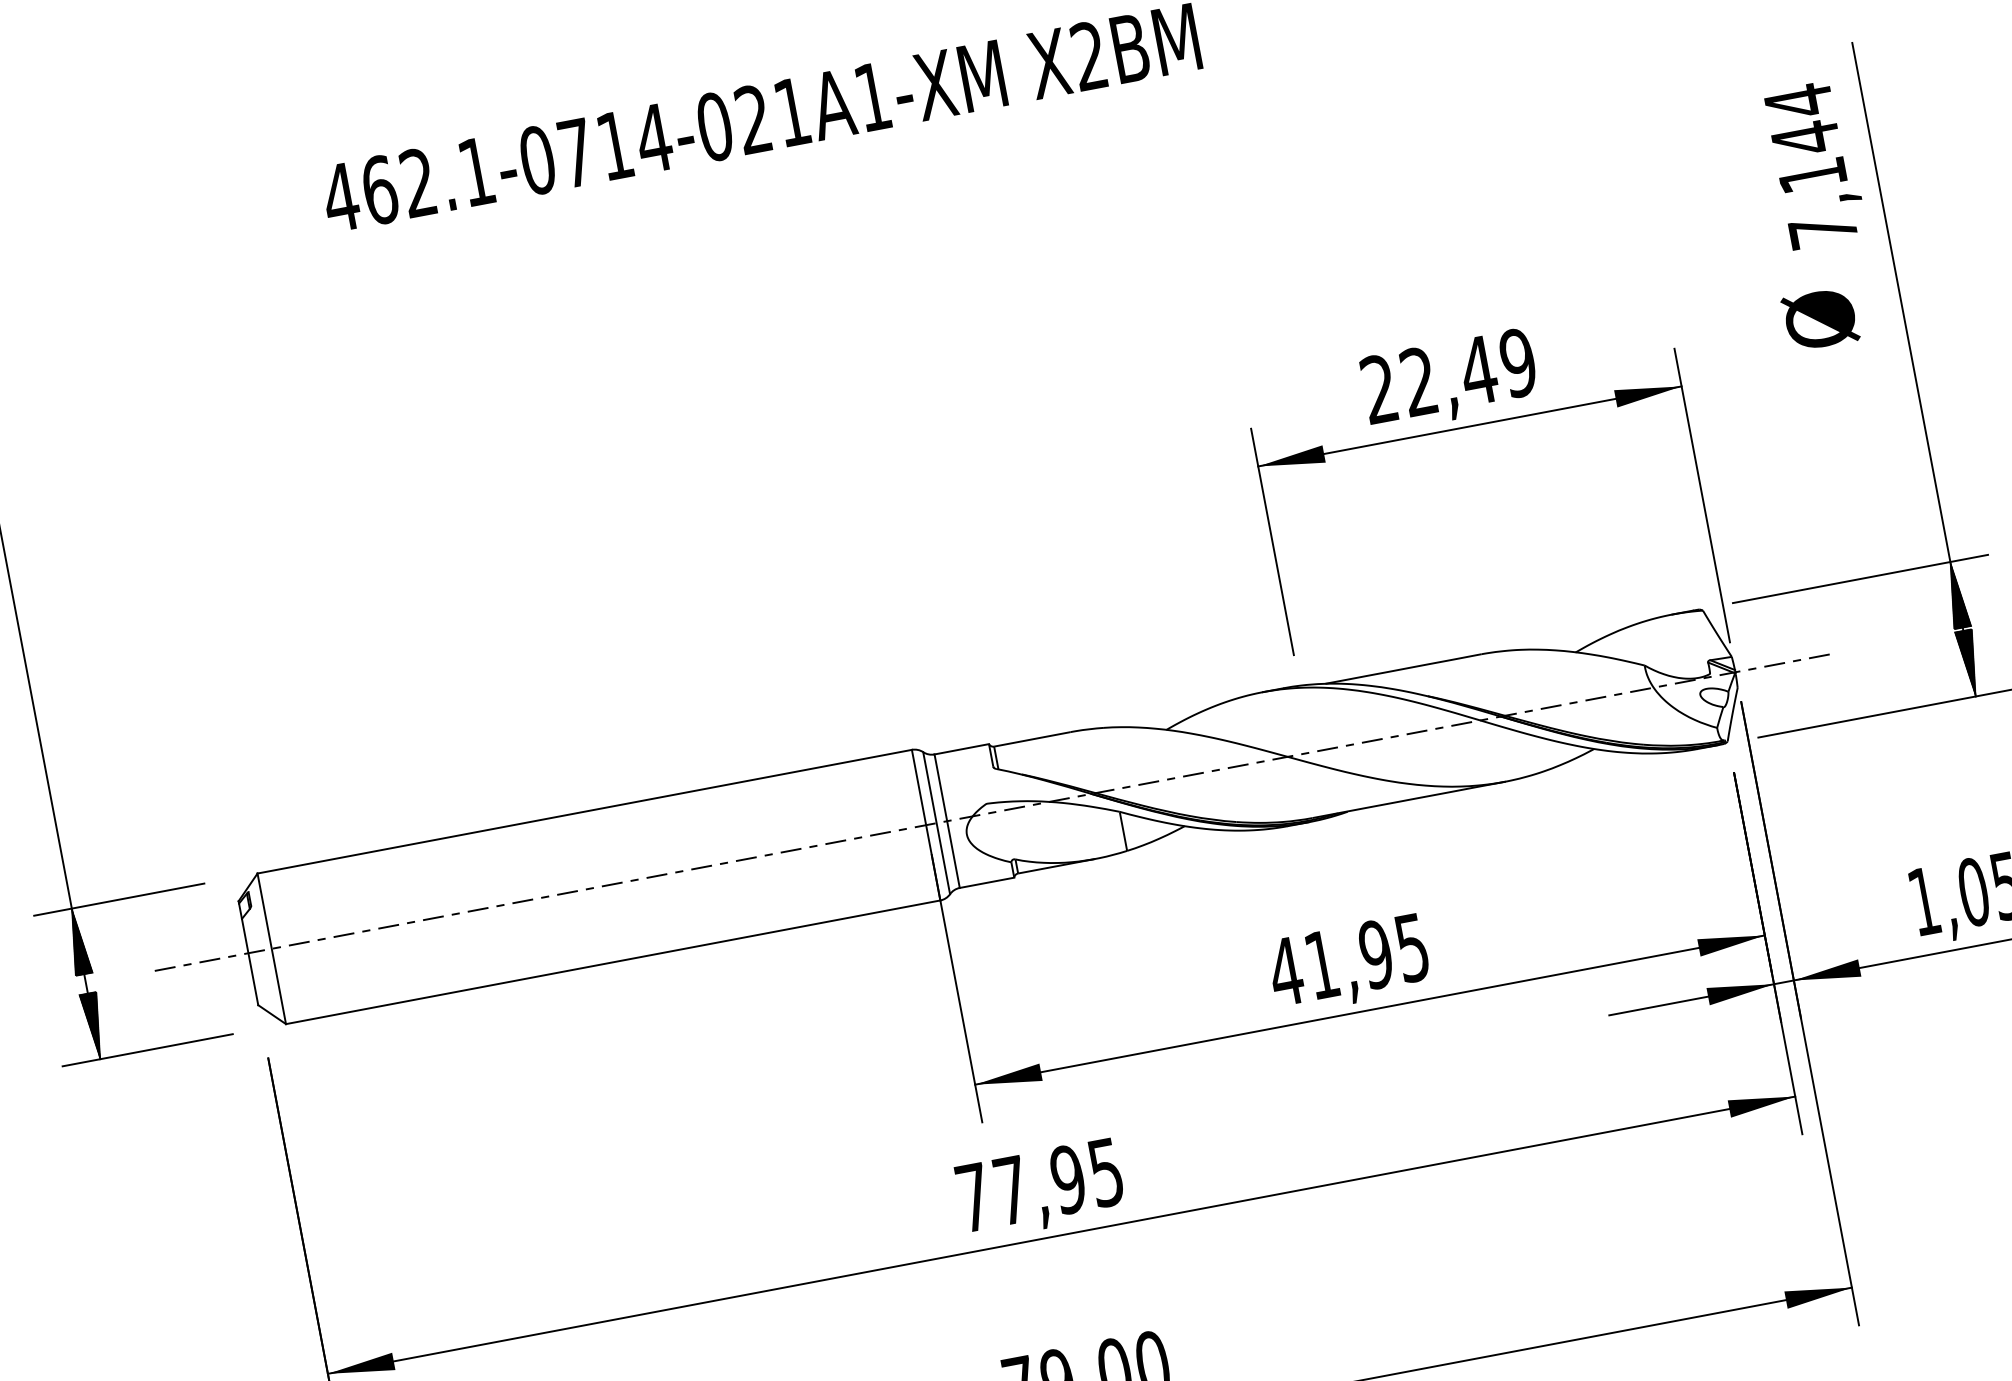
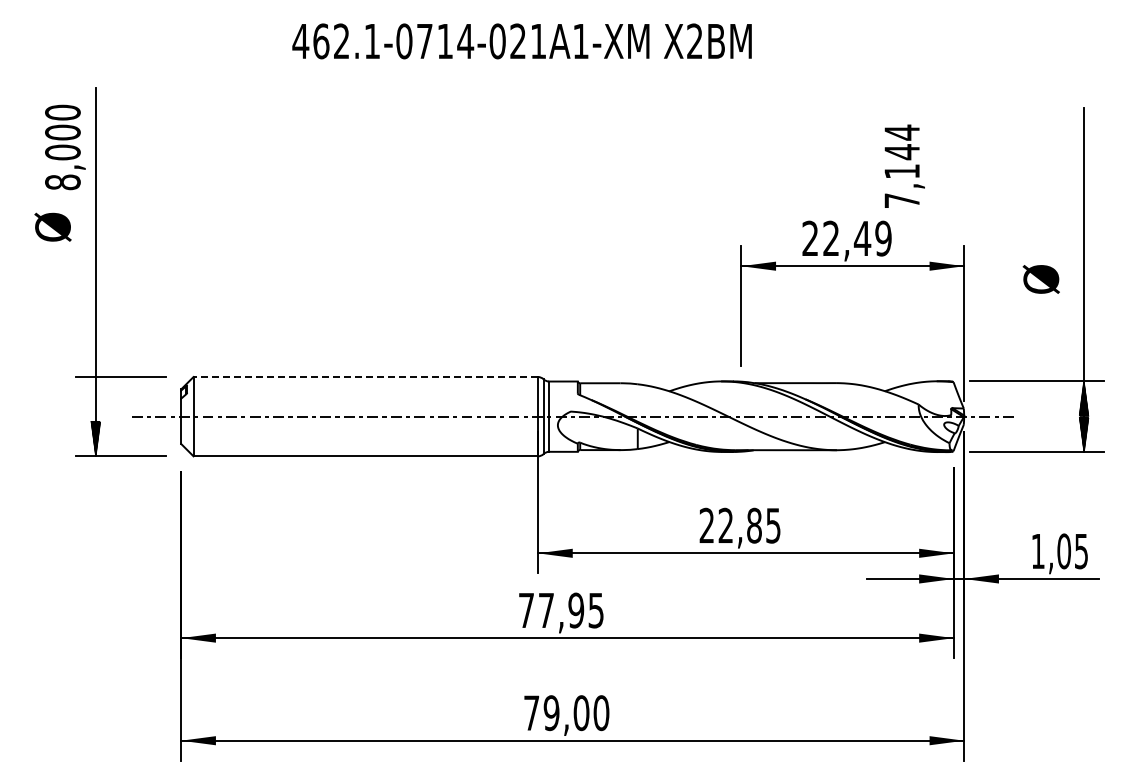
text: (1814, 163) -> (904, 165), moved
text: (1818, 319) -> (1040, 279), moved
line: (584, 812) -> (365, 377), solid -> dashed
hatch: (77, 941) -> (95, 394), removed
text: (1330, 962) -> (730, 525), 41,95 -> 22,85

